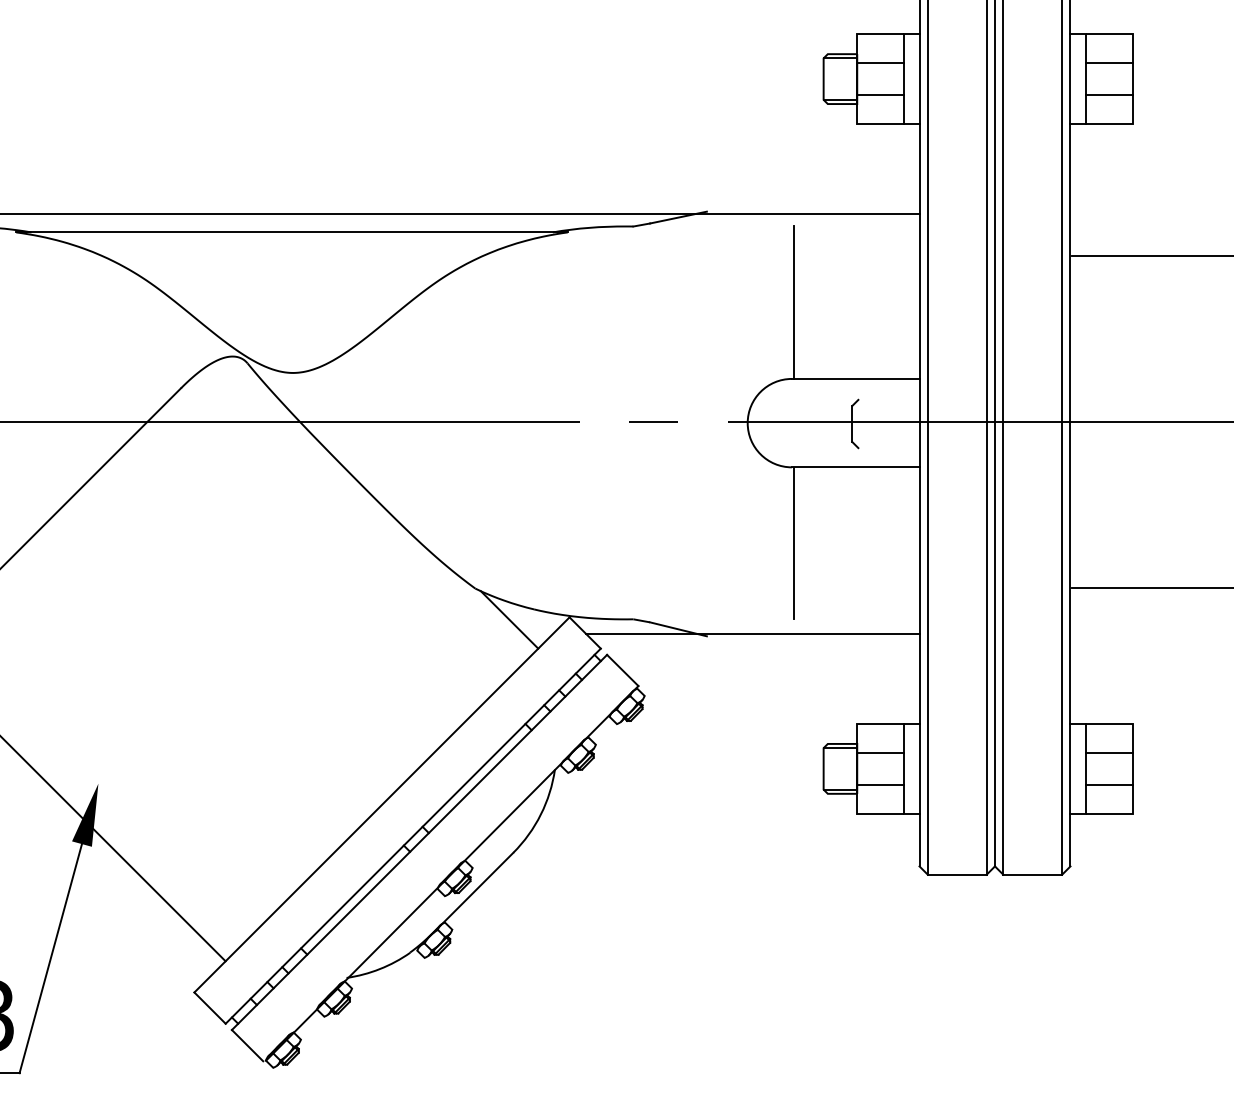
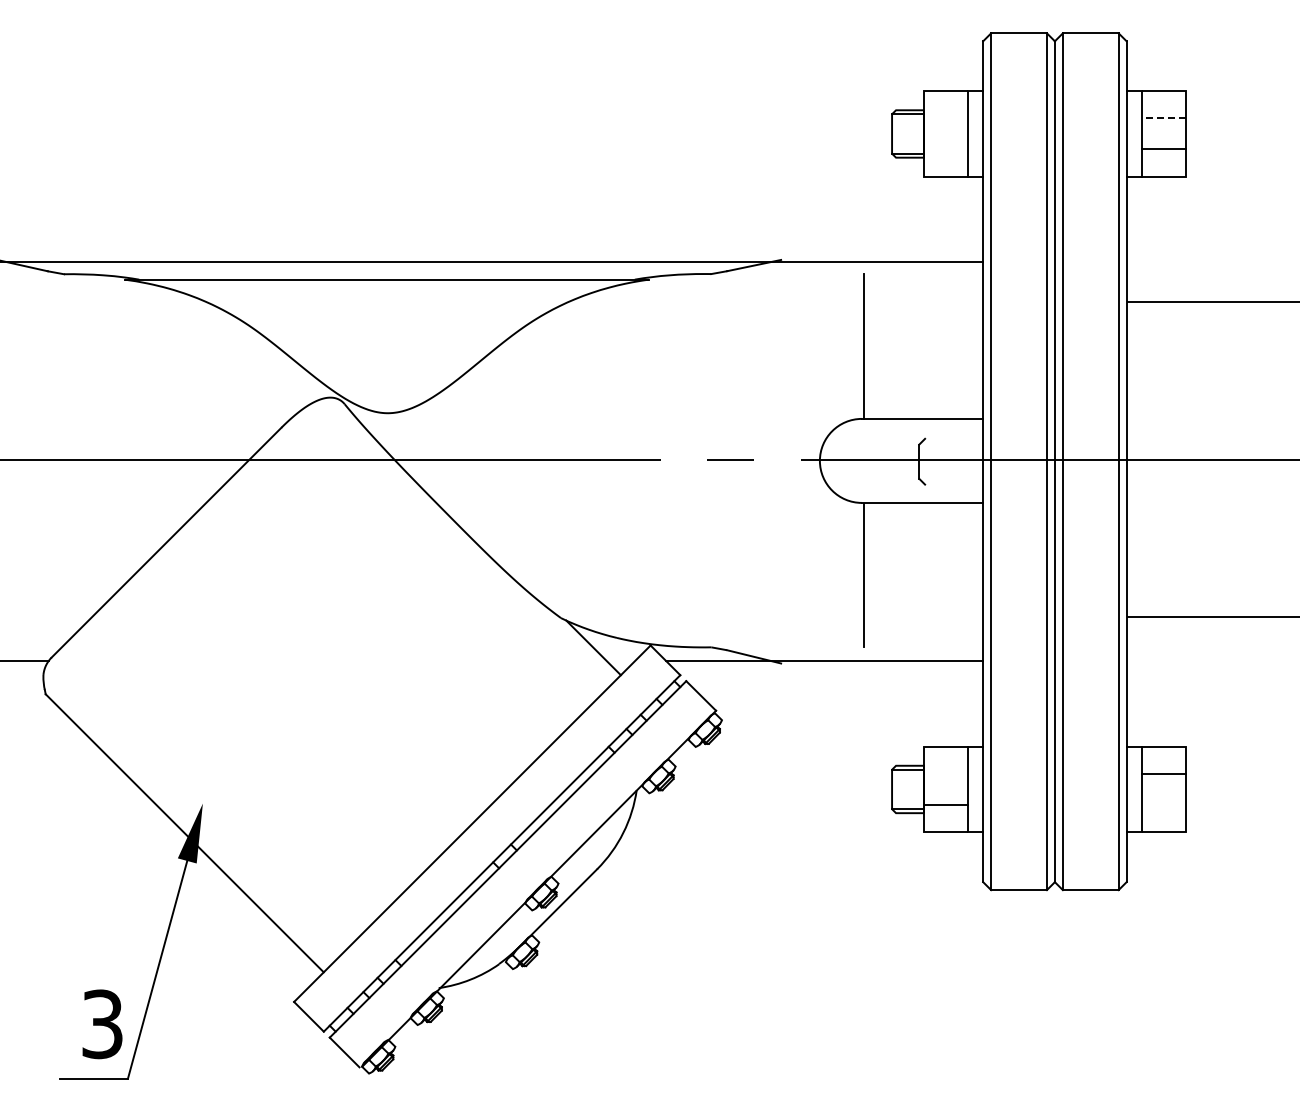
line: (879, 62) -> (945, 118), removed
line: (1109, 62) -> (1163, 118), solid -> dashed
line: (879, 95) -> (945, 149), removed
line: (879, 753) -> (945, 774), removed
line: (1109, 785) -> (1163, 805), removed

